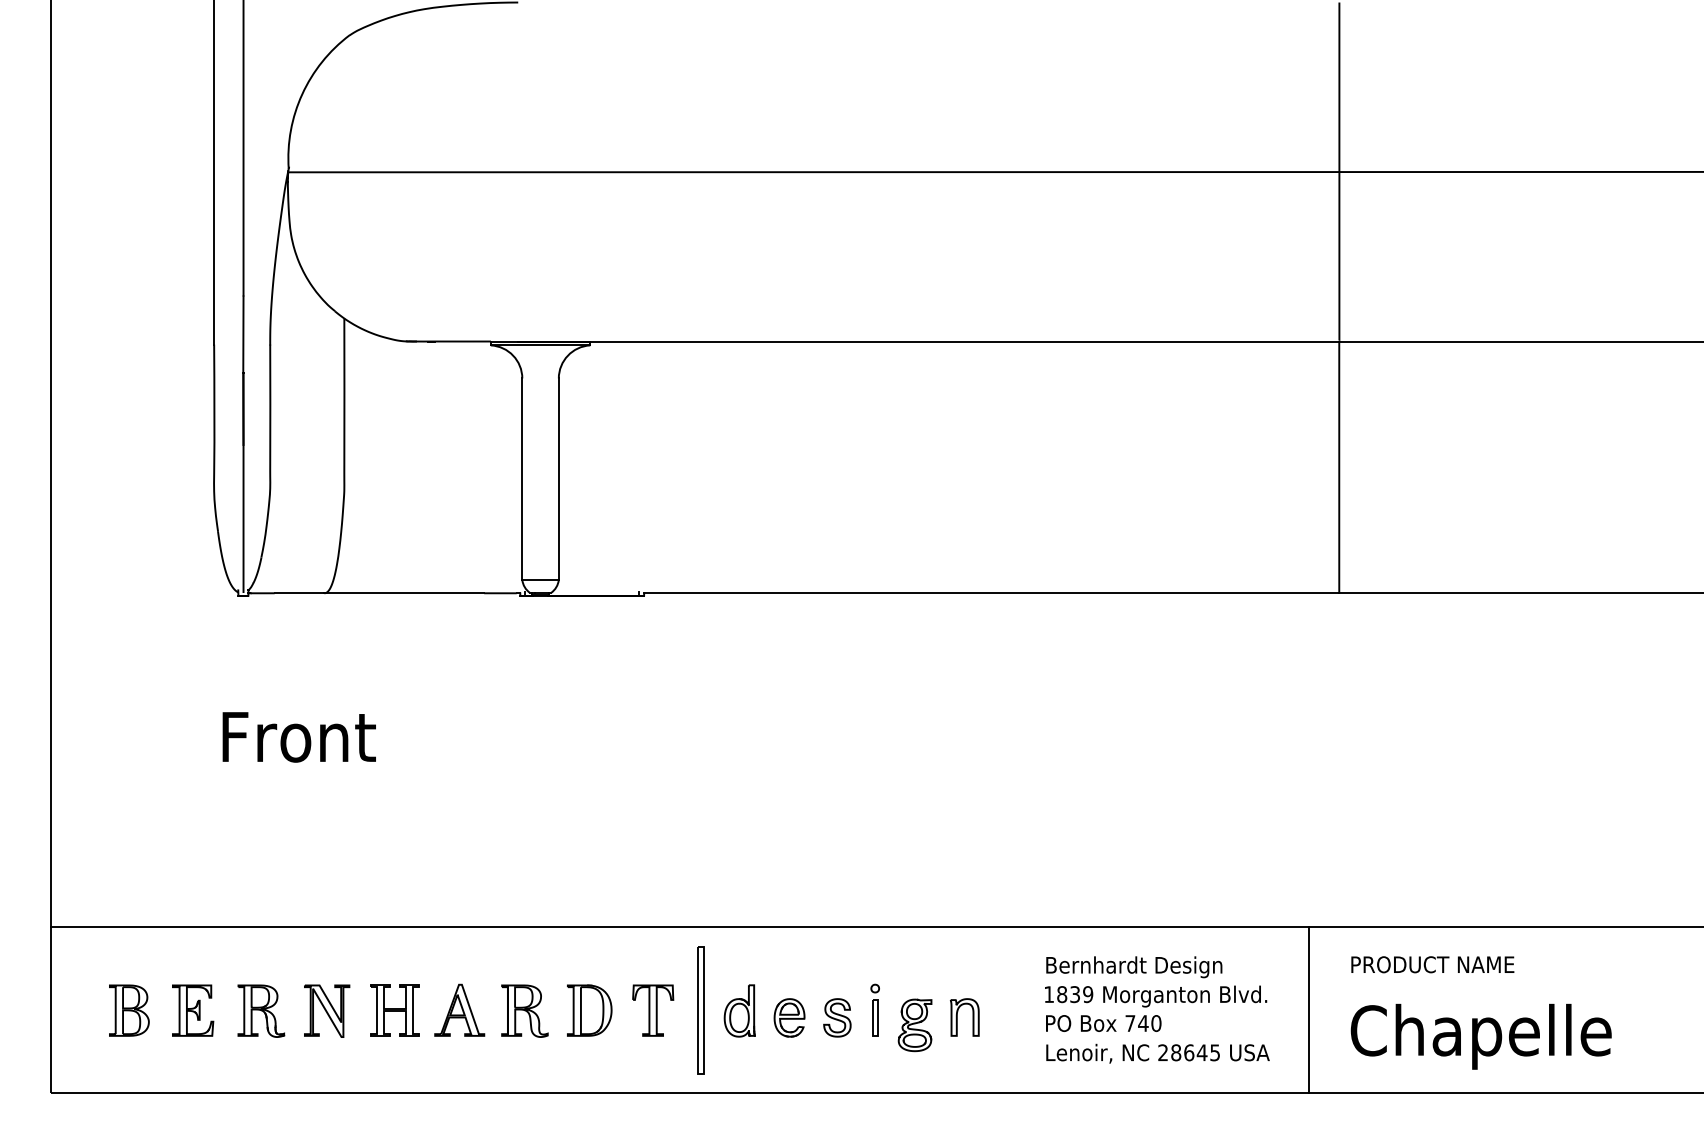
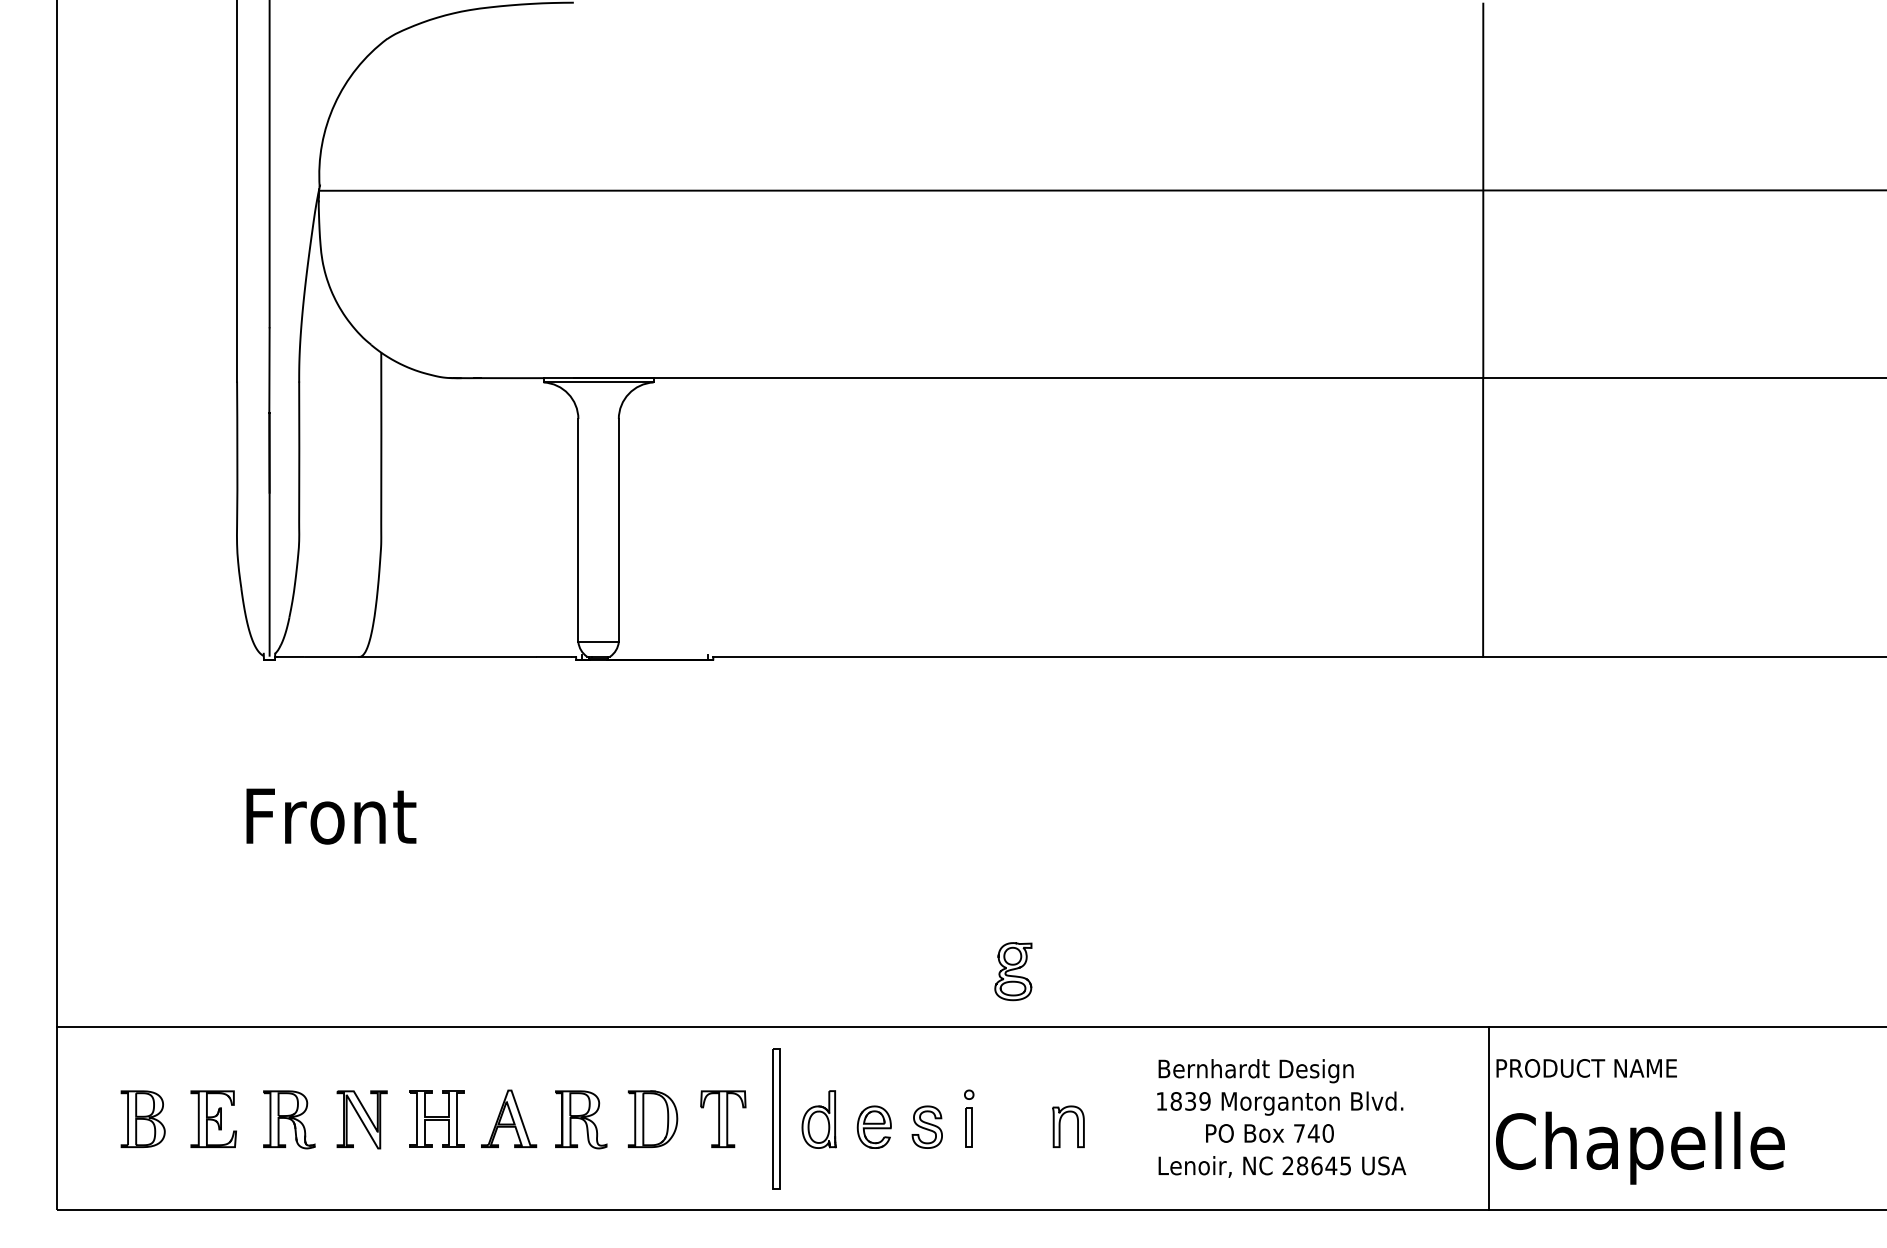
line: (1309, 1009) -> (1488, 1117), moved
text: (1103, 1023) -> (1269, 1133), moved
part: (914, 1025) -> (1012, 971), moved

